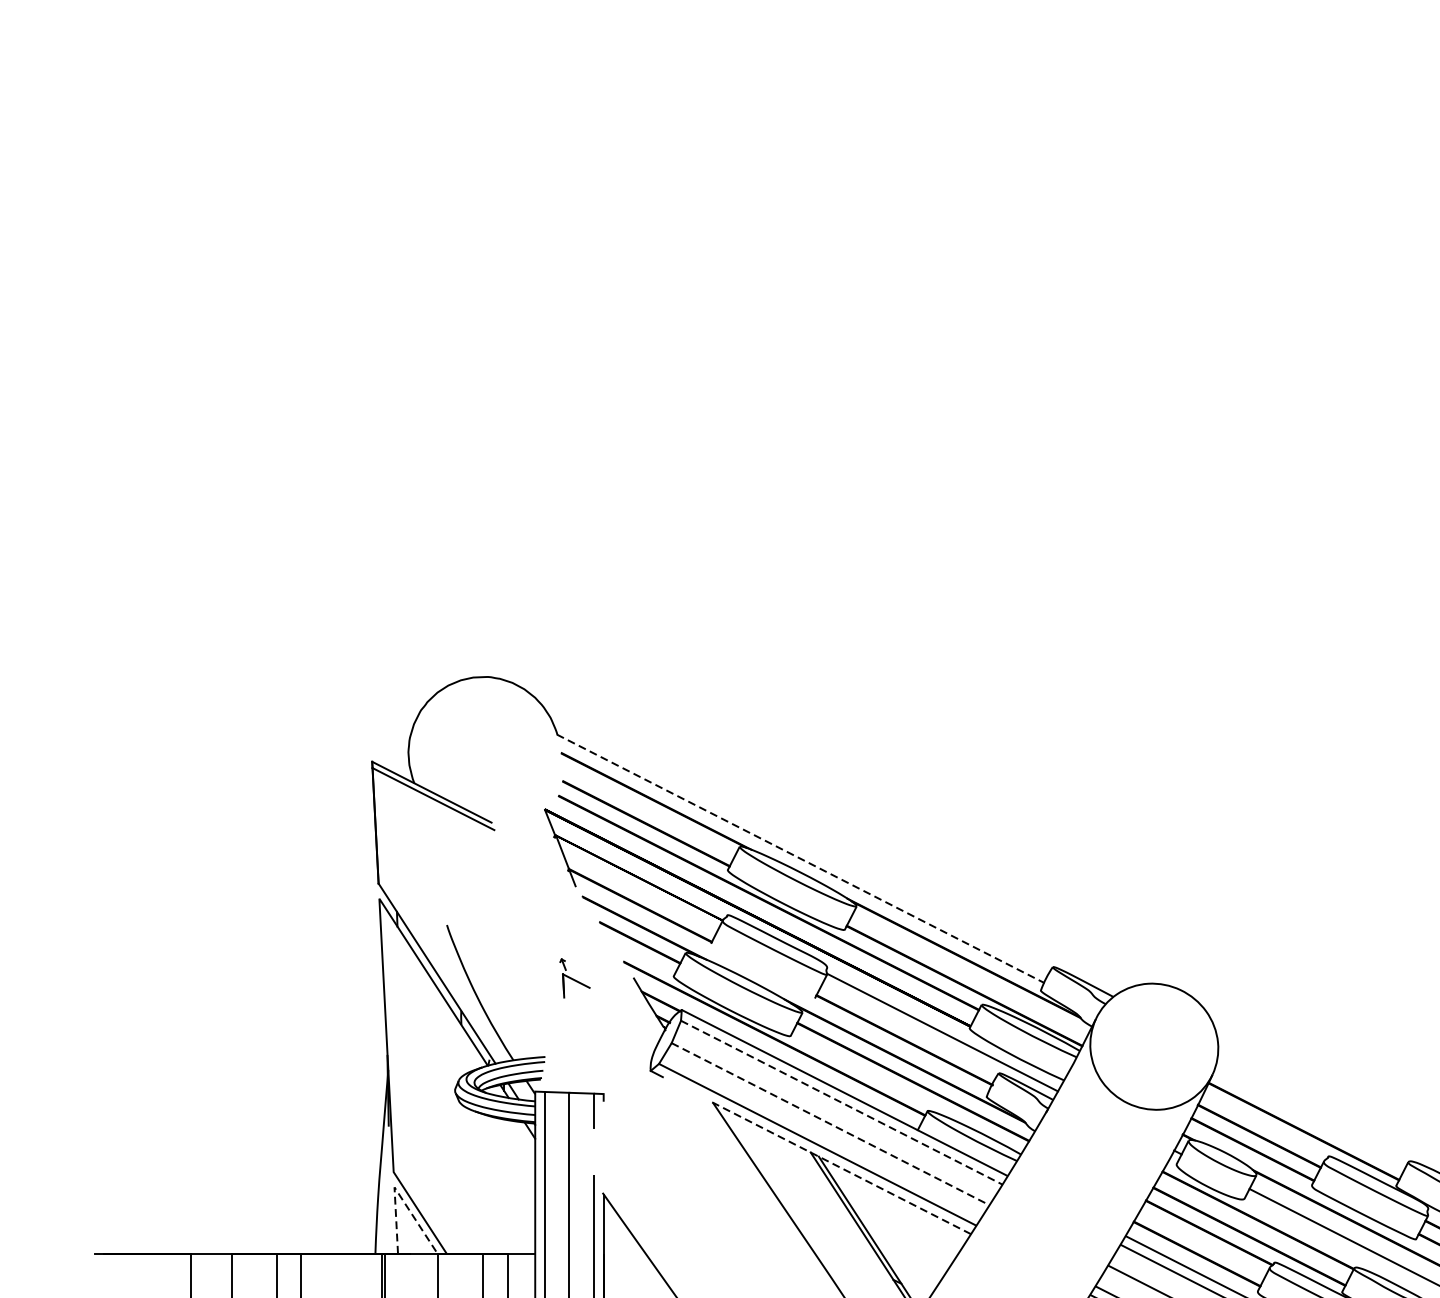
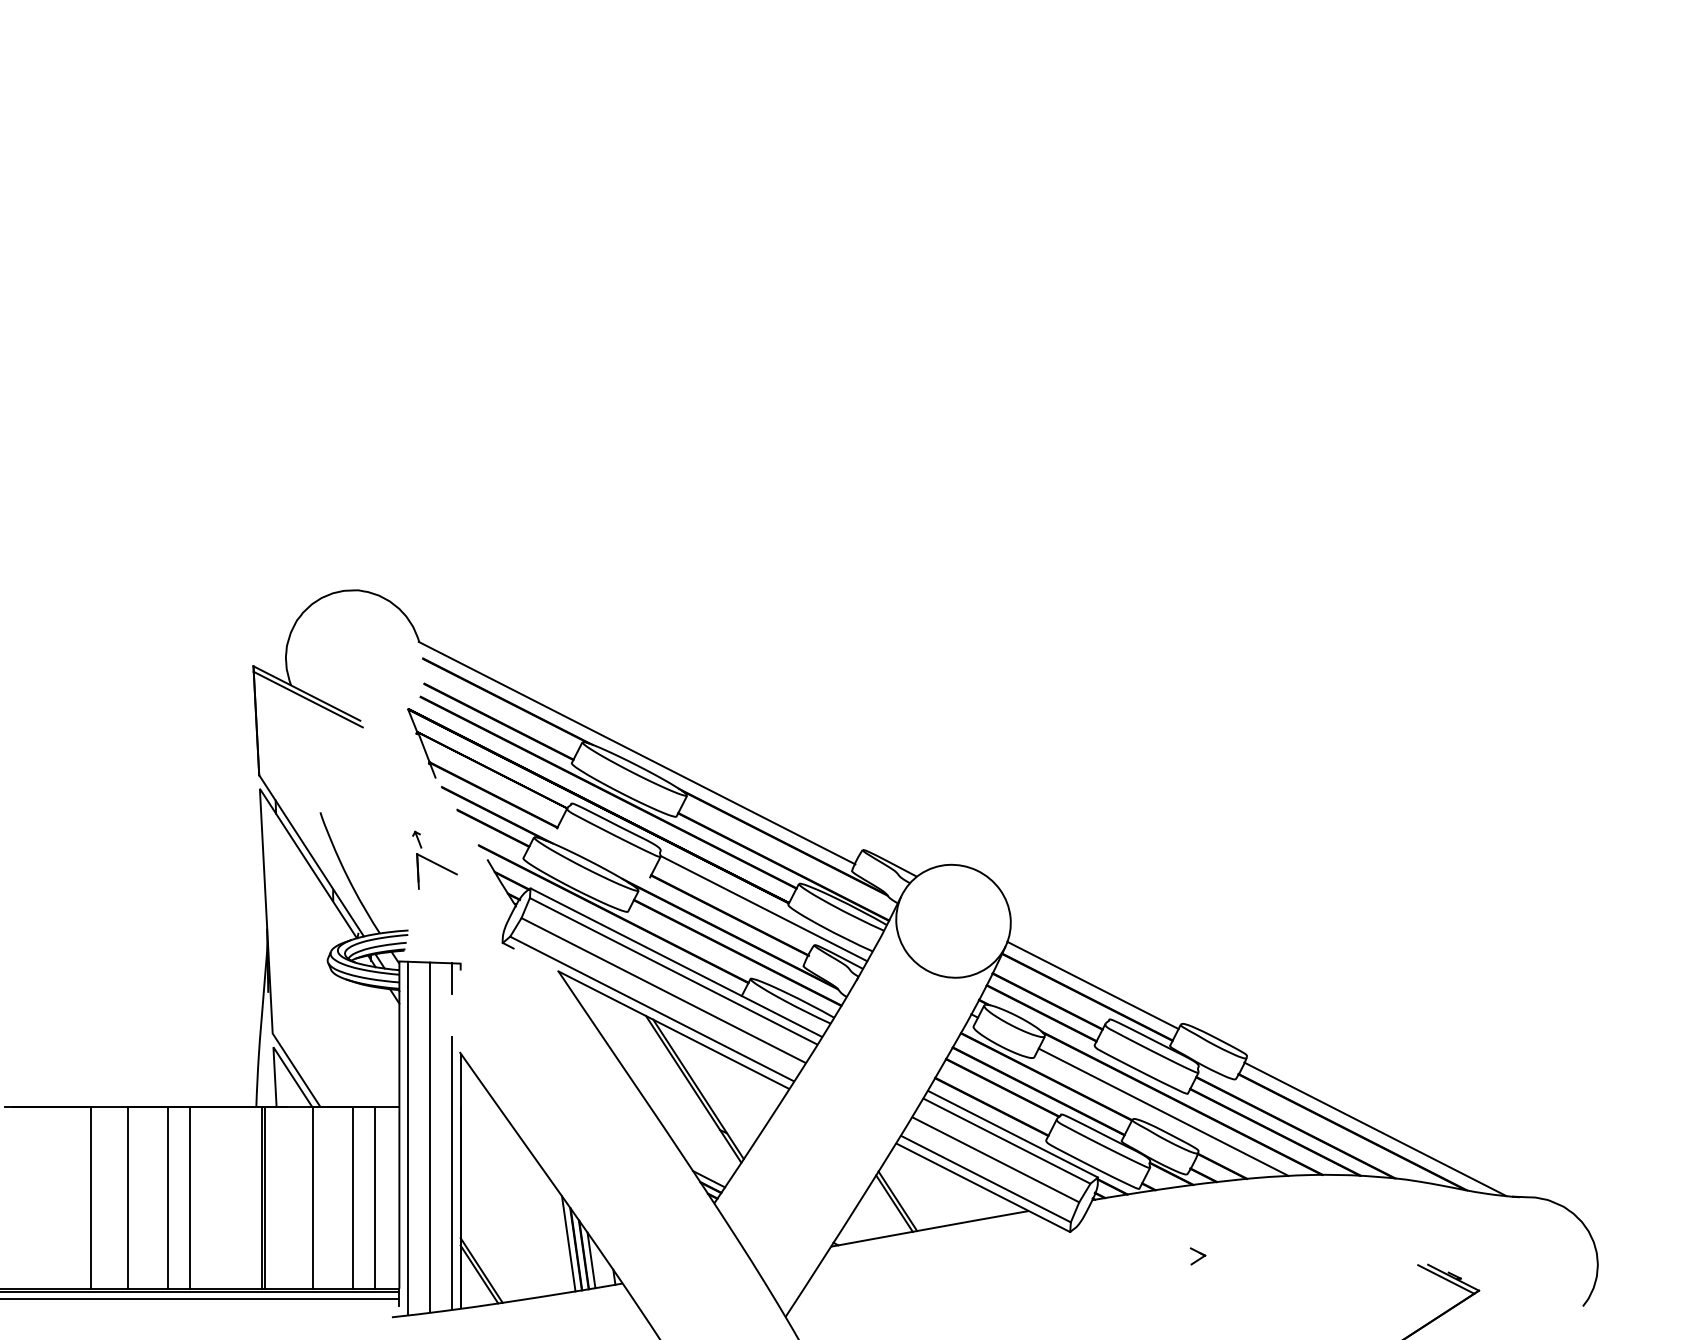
line: (801, 859) -> (637, 753), dashed -> solid
part: (574, 977) -> (434, 859), size x1.67
line: (842, 1102) -> (674, 971), dashed -> solid
line: (1309, 1118) -> (1092, 985), added
line: (830, 1124) -> (663, 990), dashed -> solid
line: (841, 1167) -> (673, 1029), dashed -> solid
line: (397, 1192) -> (276, 1051), dashed -> solid

